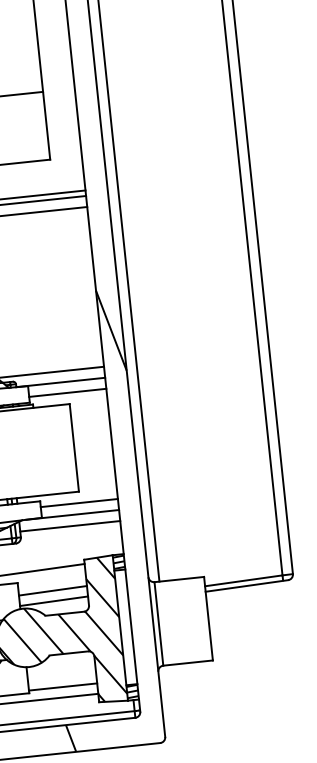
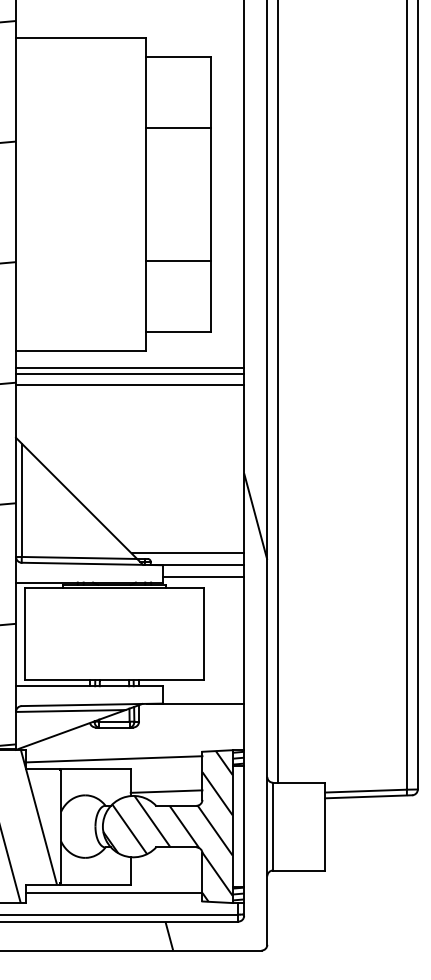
line: (79, 503) -> (203, 692), removed
line: (70, 526) -> (191, 715), removed
line: (52, 590) -> (166, 780), removed
line: (62, 686) -> (166, 881), removed

